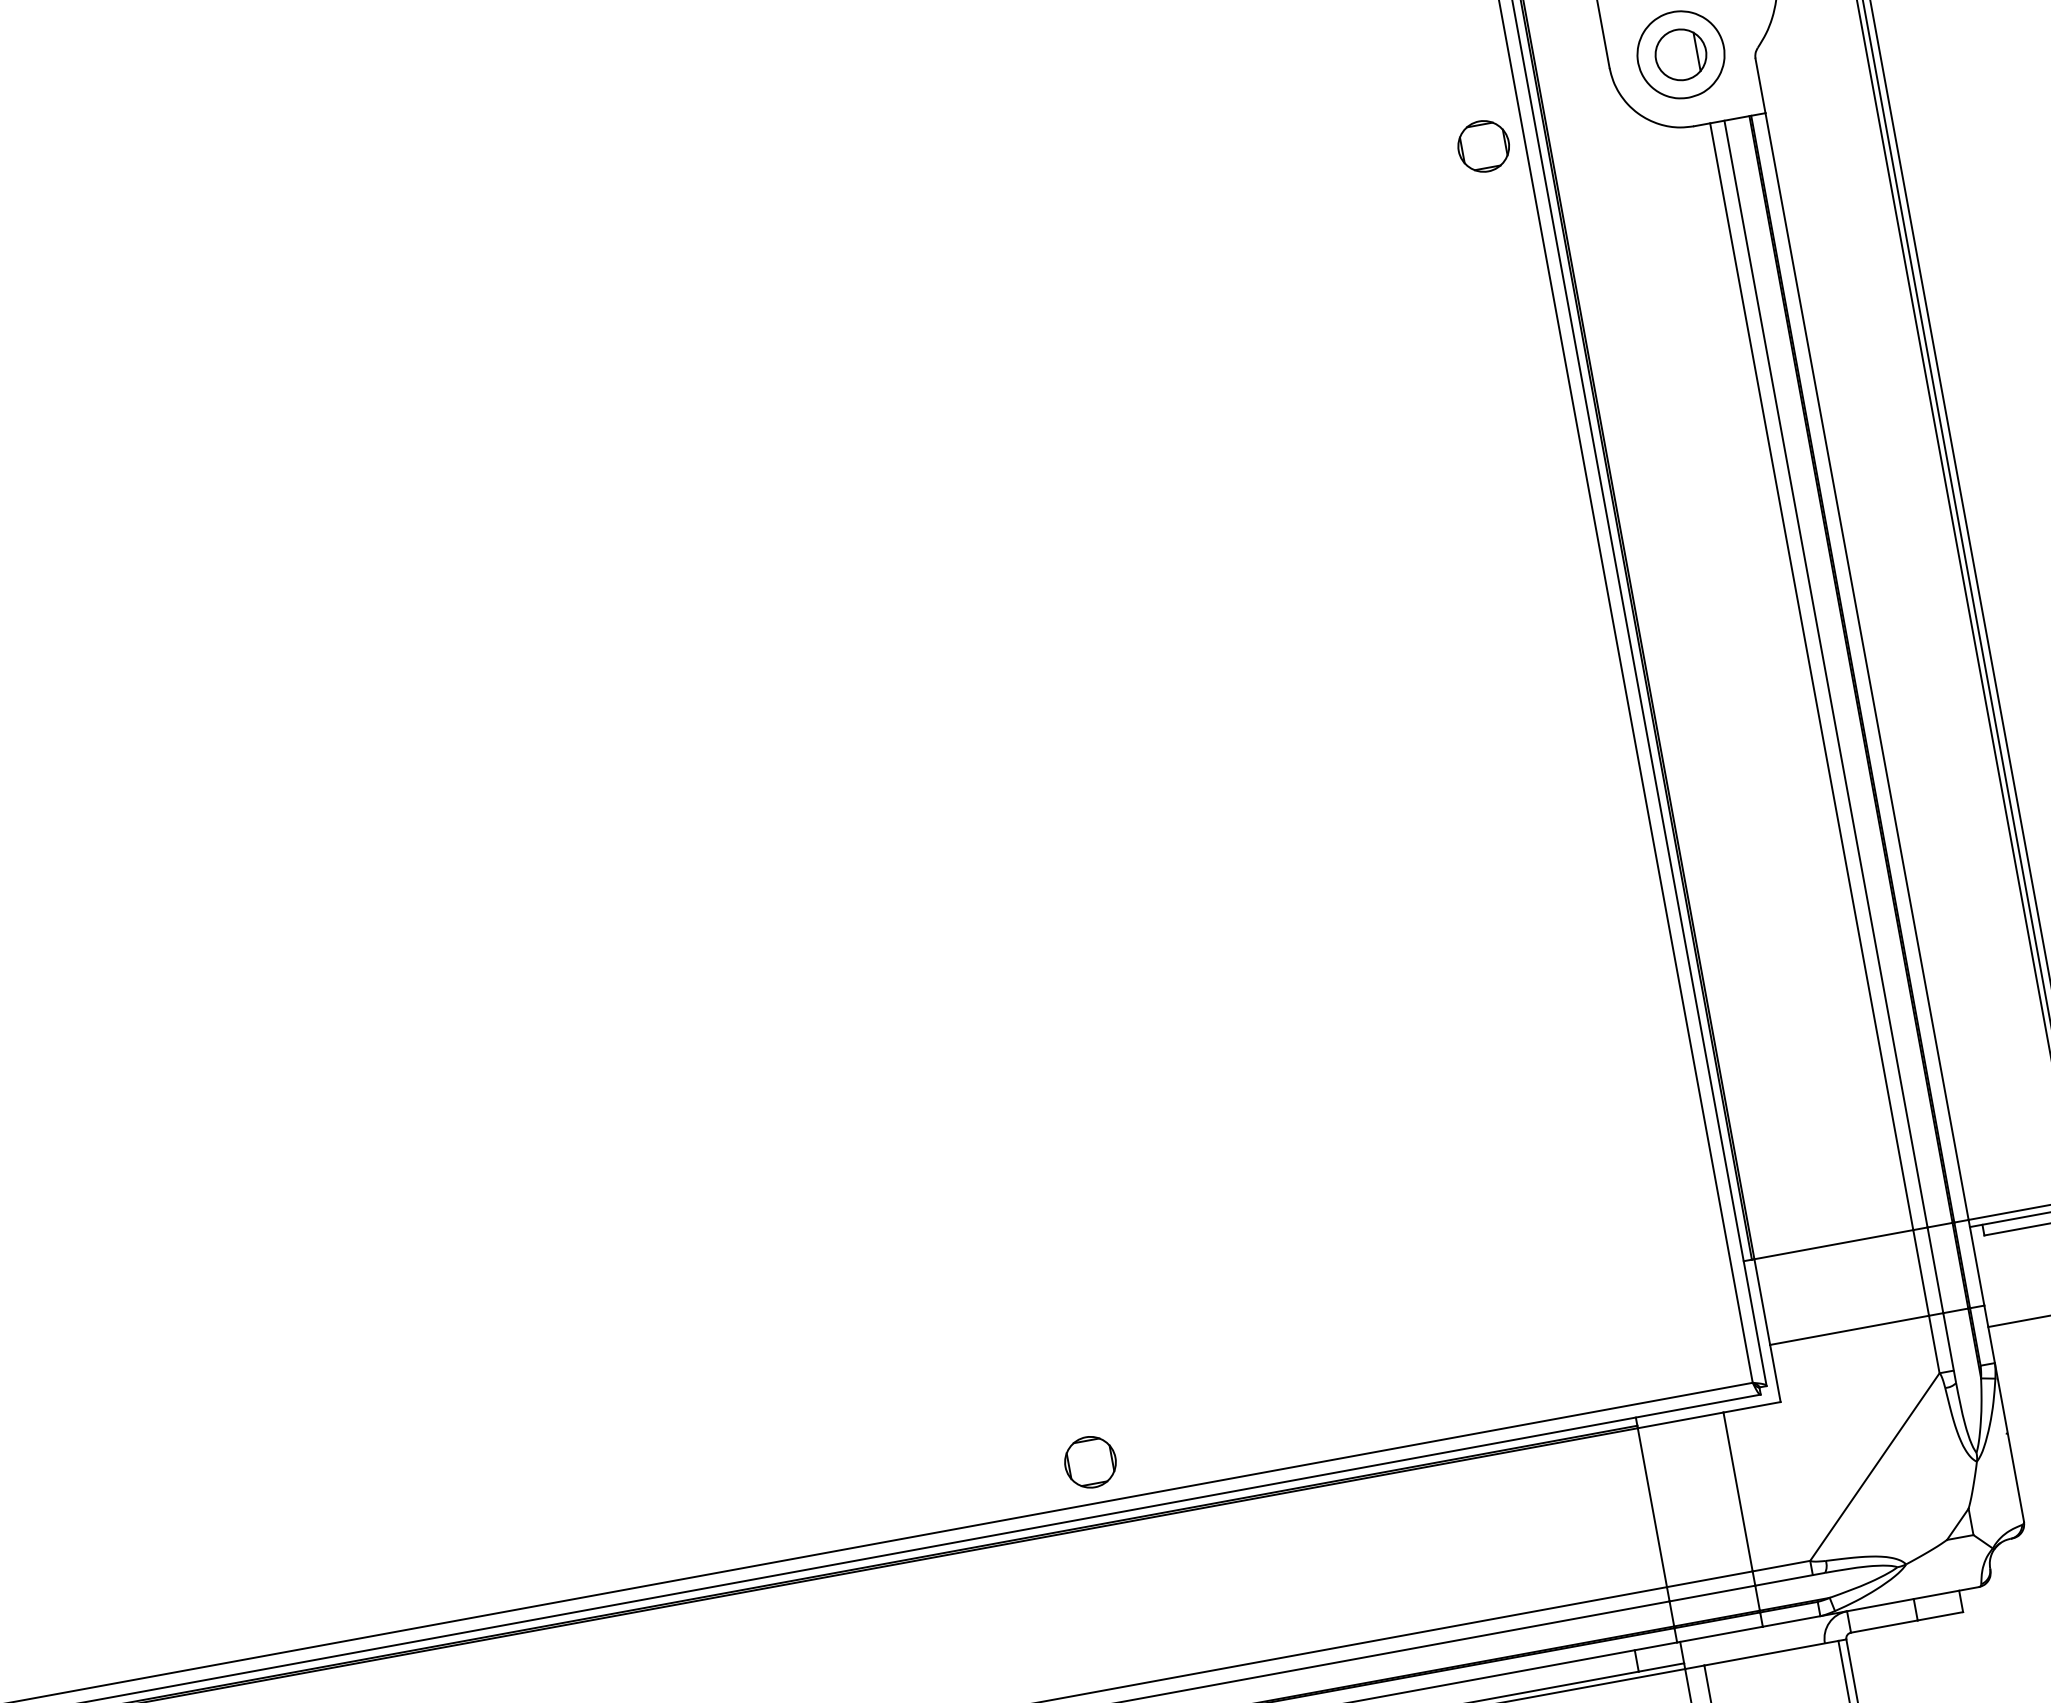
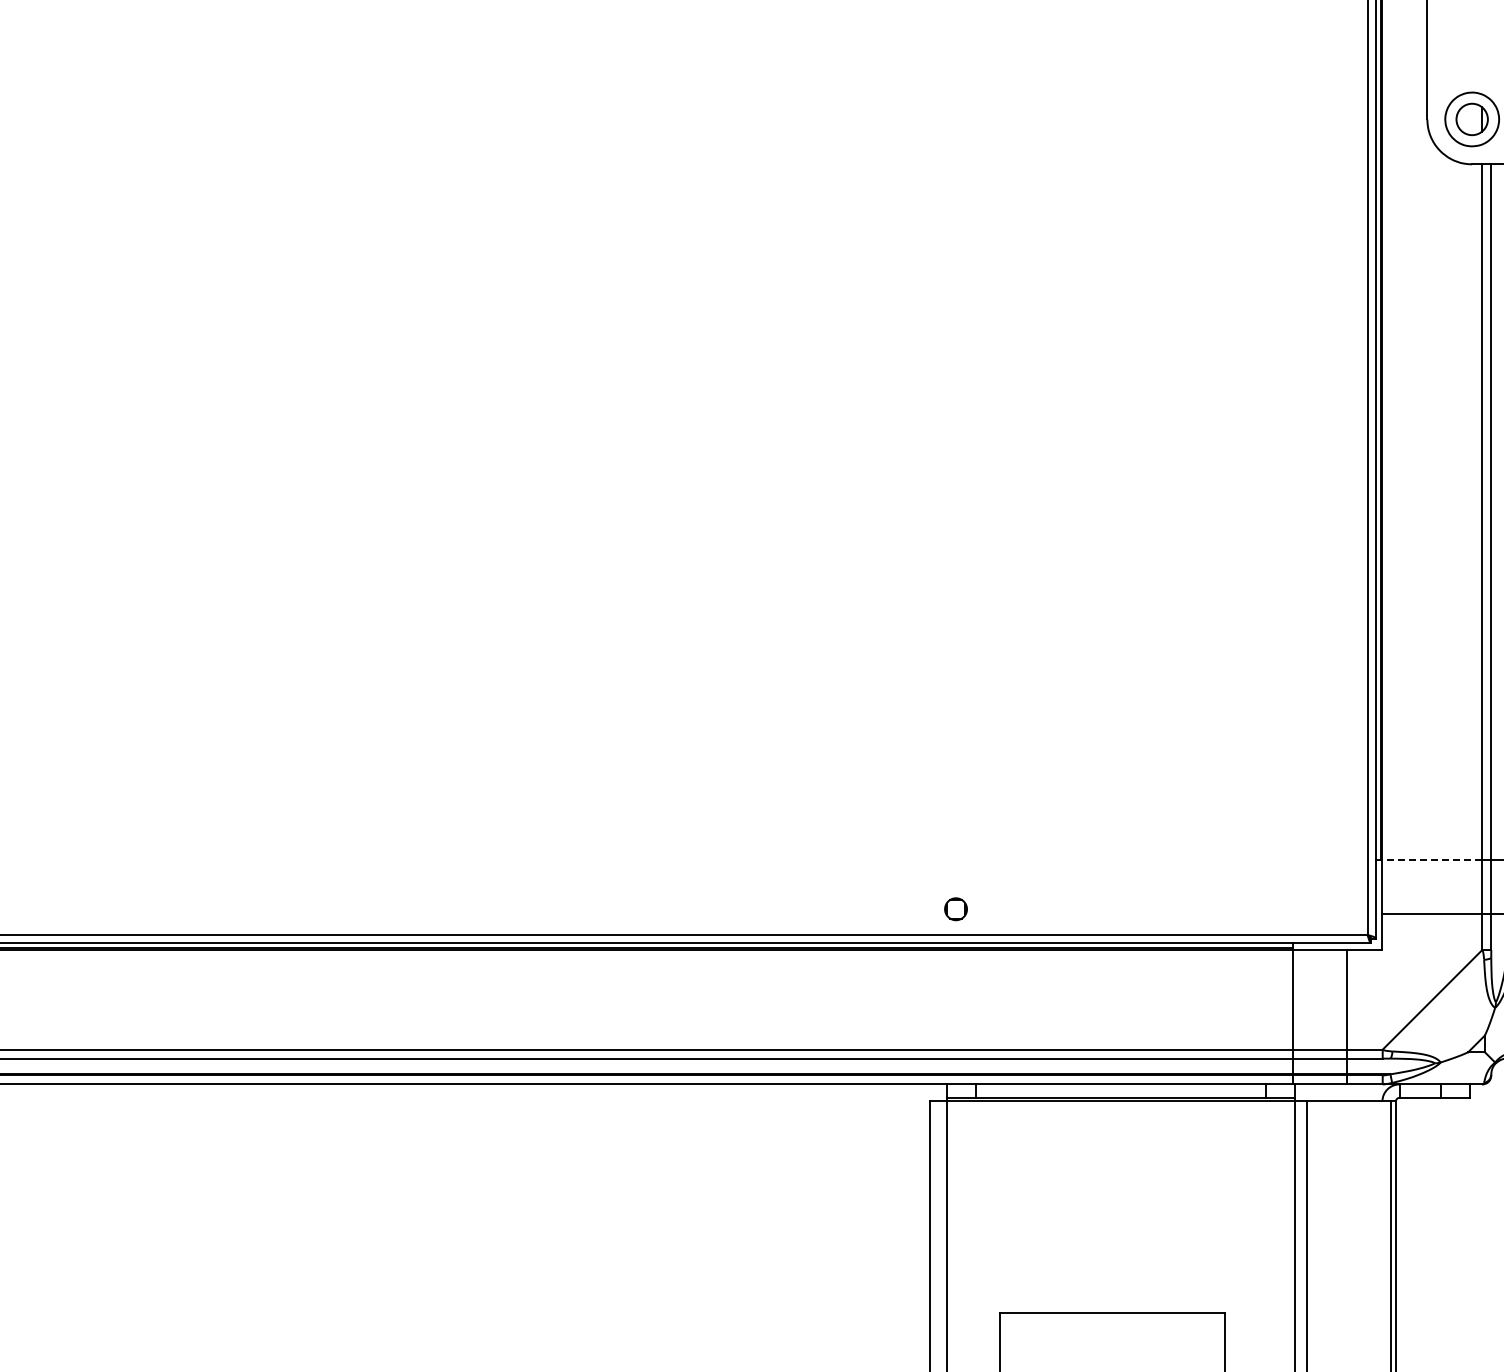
part: (1482, 145) -> (1341, 152), removed
line: (1834, 1245) -> (1432, 860), solid -> dashed
part: (1089, 1461) -> (955, 908), size x0.7

